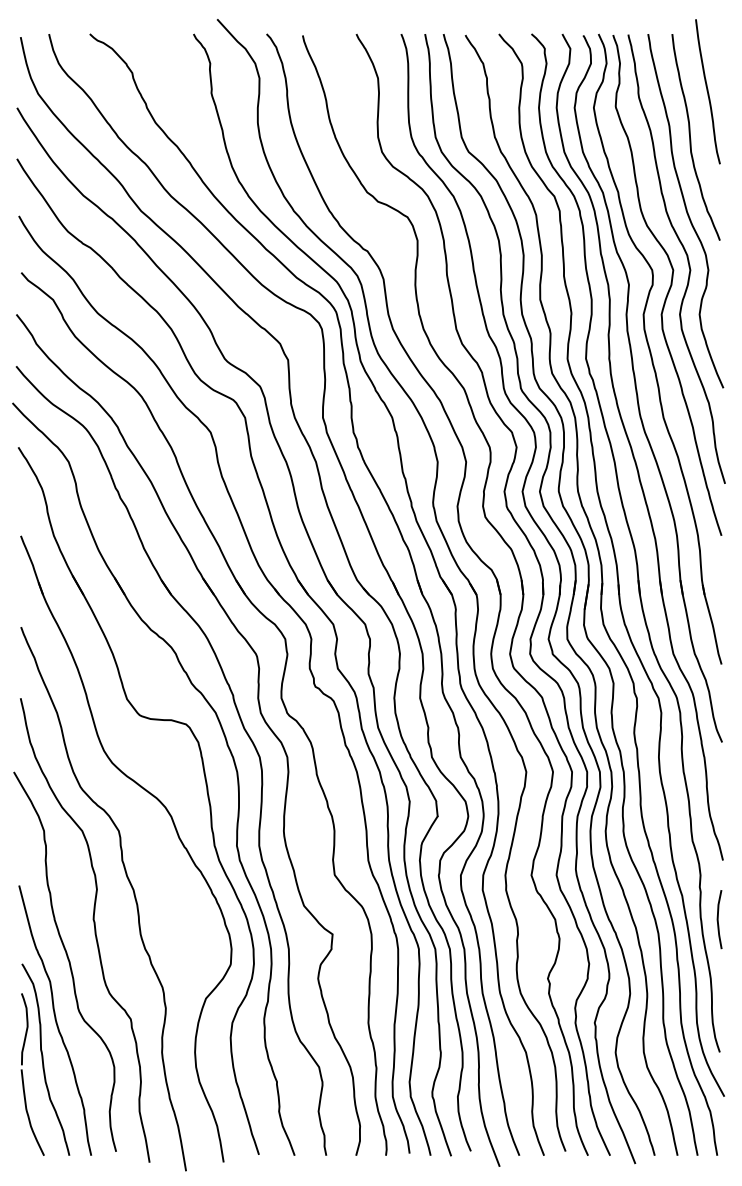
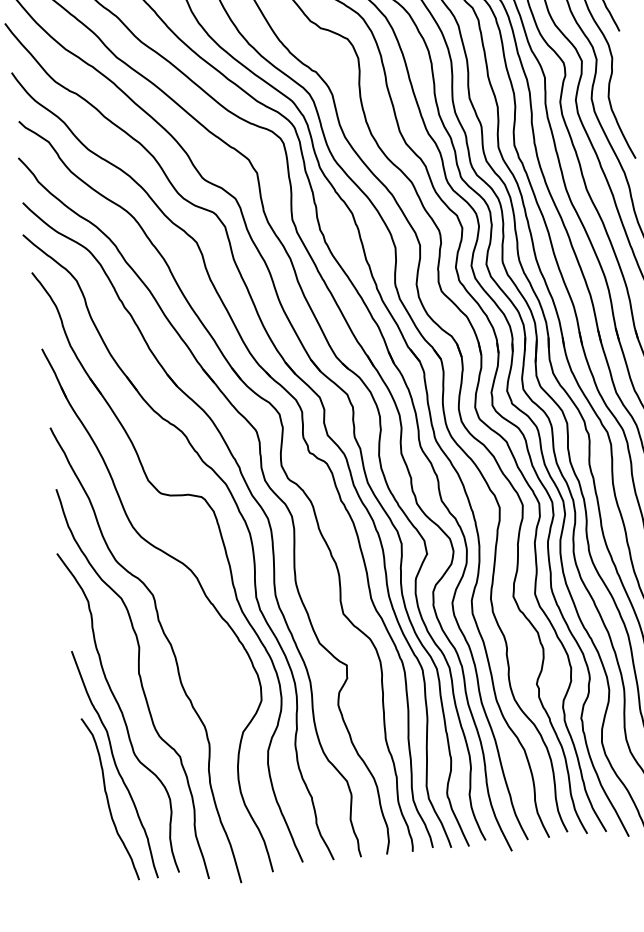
part: (23, 1074) -> (92, 814), removed

